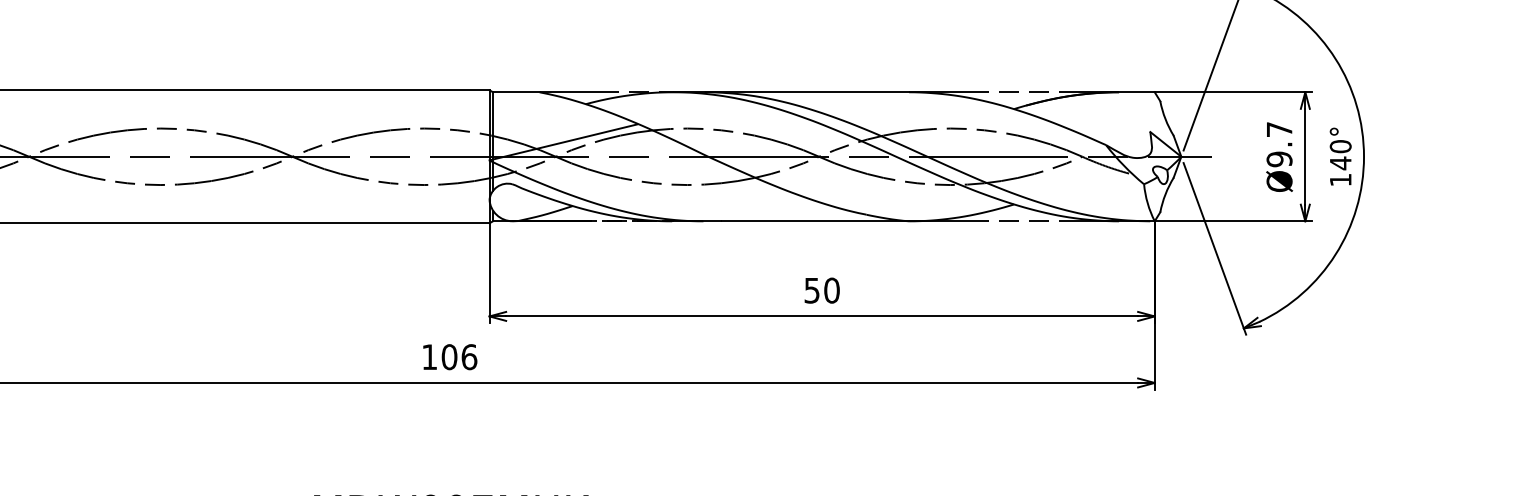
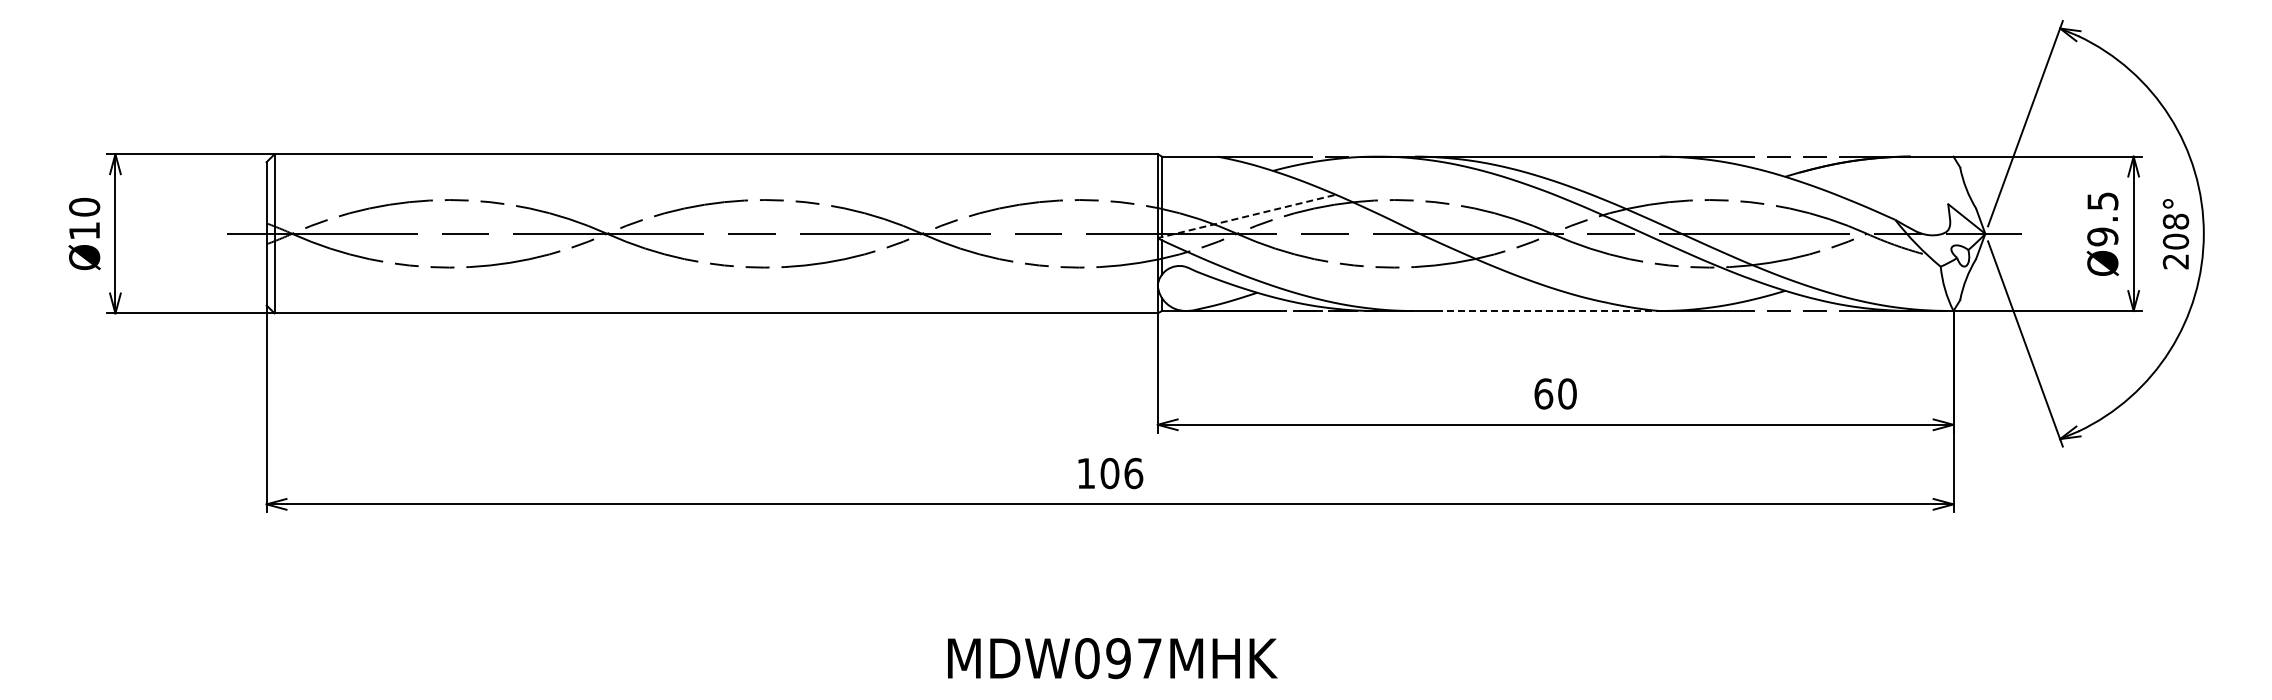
text: (1279, 129) -> (2102, 201), Ø9.7 -> Ø9.5
line: (563, 142) -> (1246, 216), solid -> dashed
text: (1340, 163) -> (2175, 241), 140° -> 208°
line: (815, 221) -> (1547, 311), solid -> dashed
text: (811, 290) -> (1543, 393), 50 -> 60

